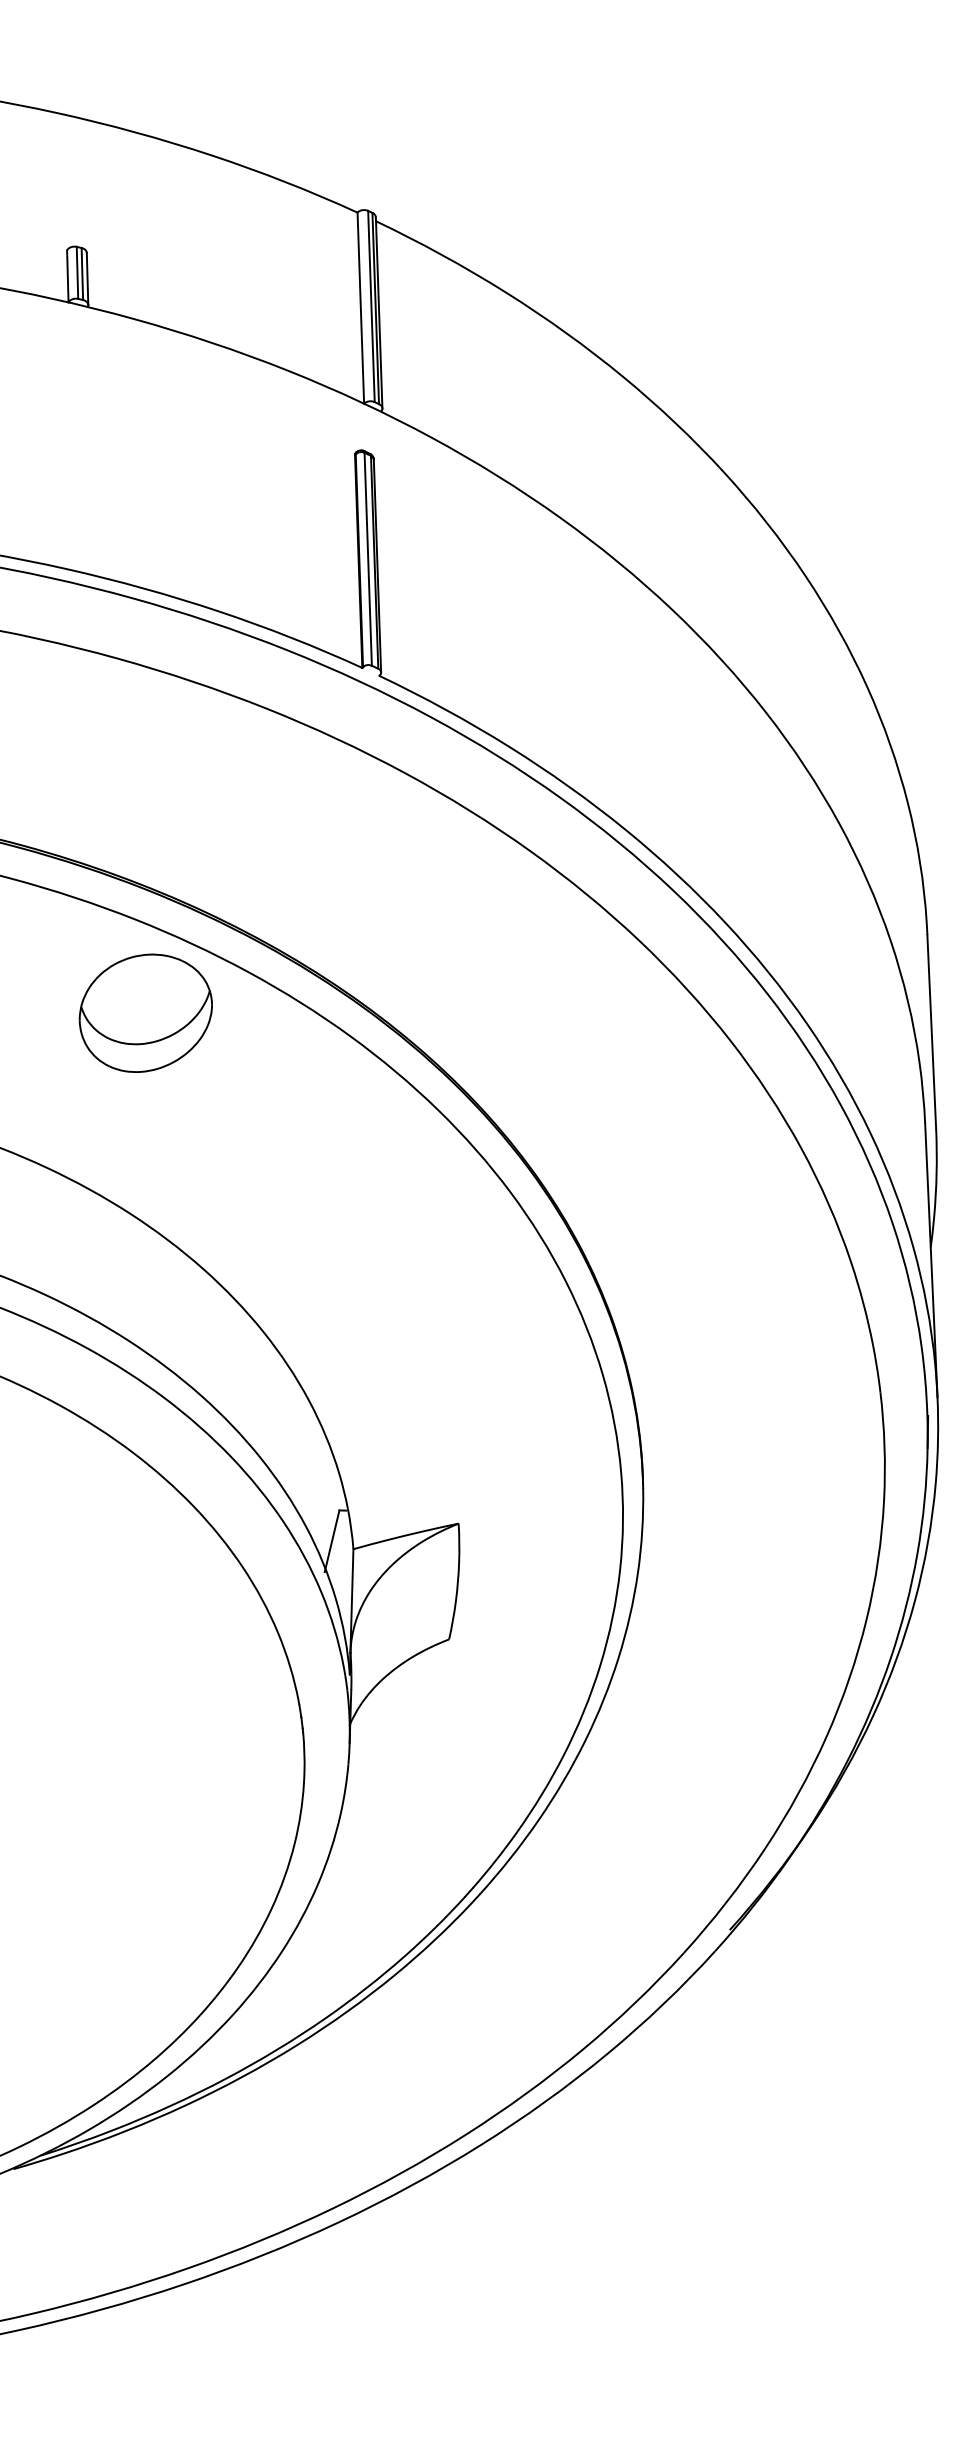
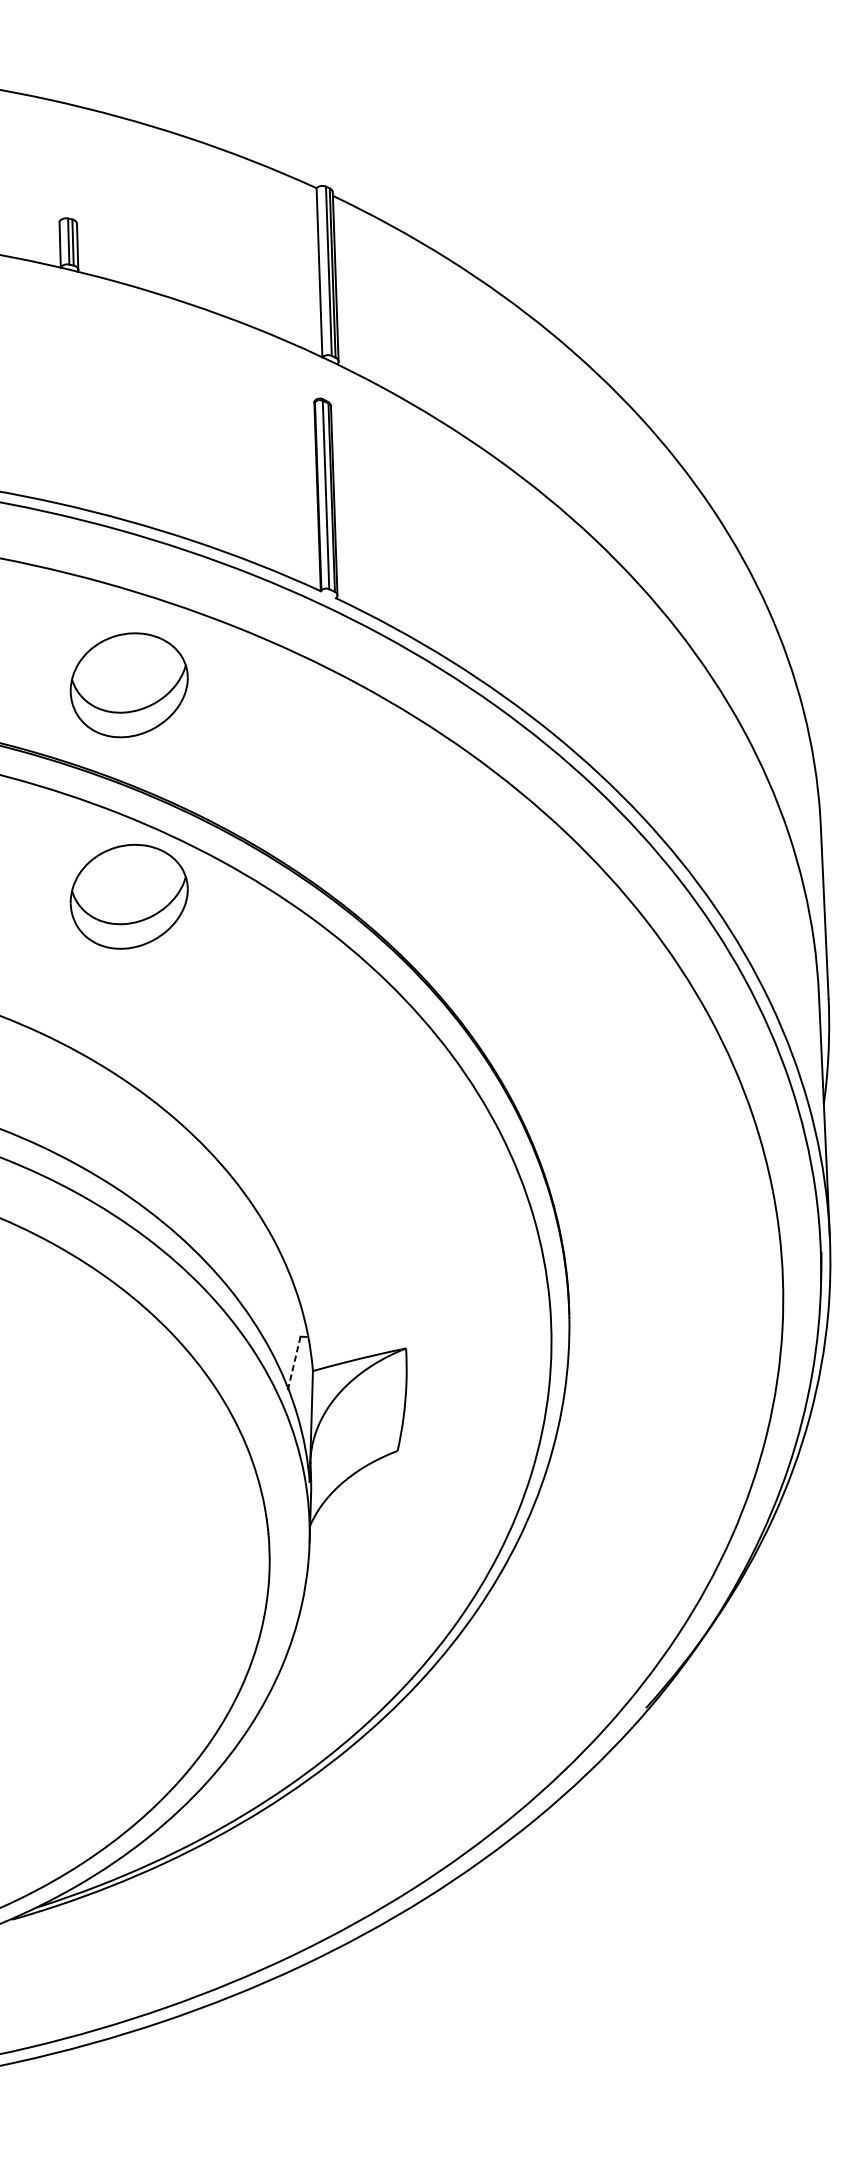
part: (145, 773) -> (128, 684), added
line: (332, 1541) -> (294, 1364), solid -> dashed

